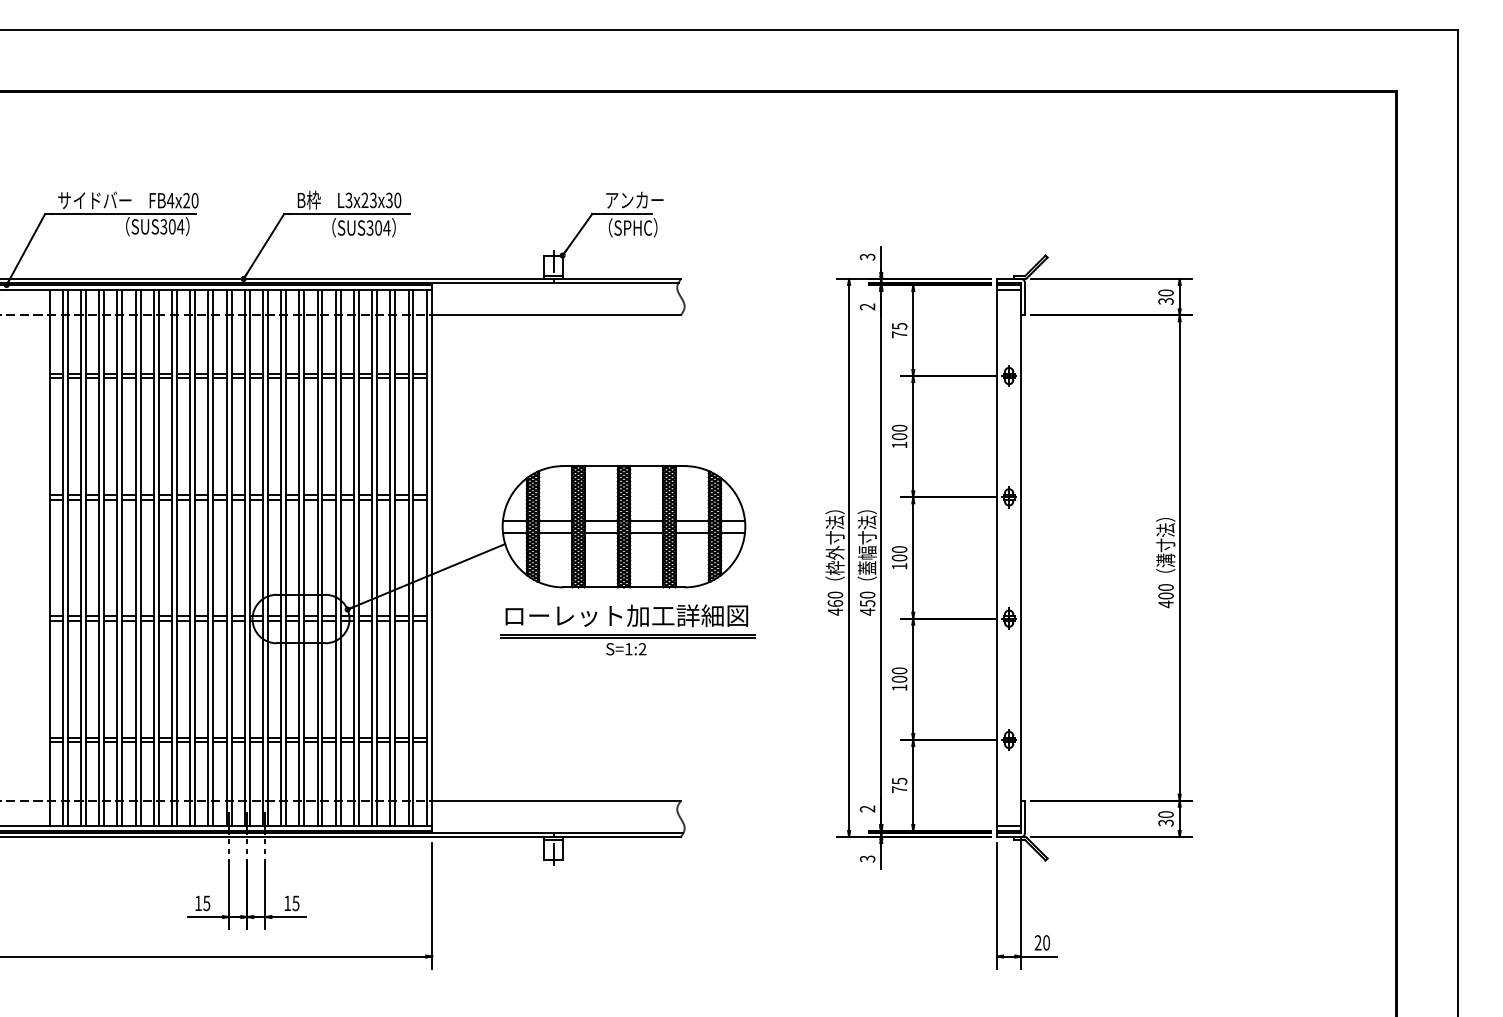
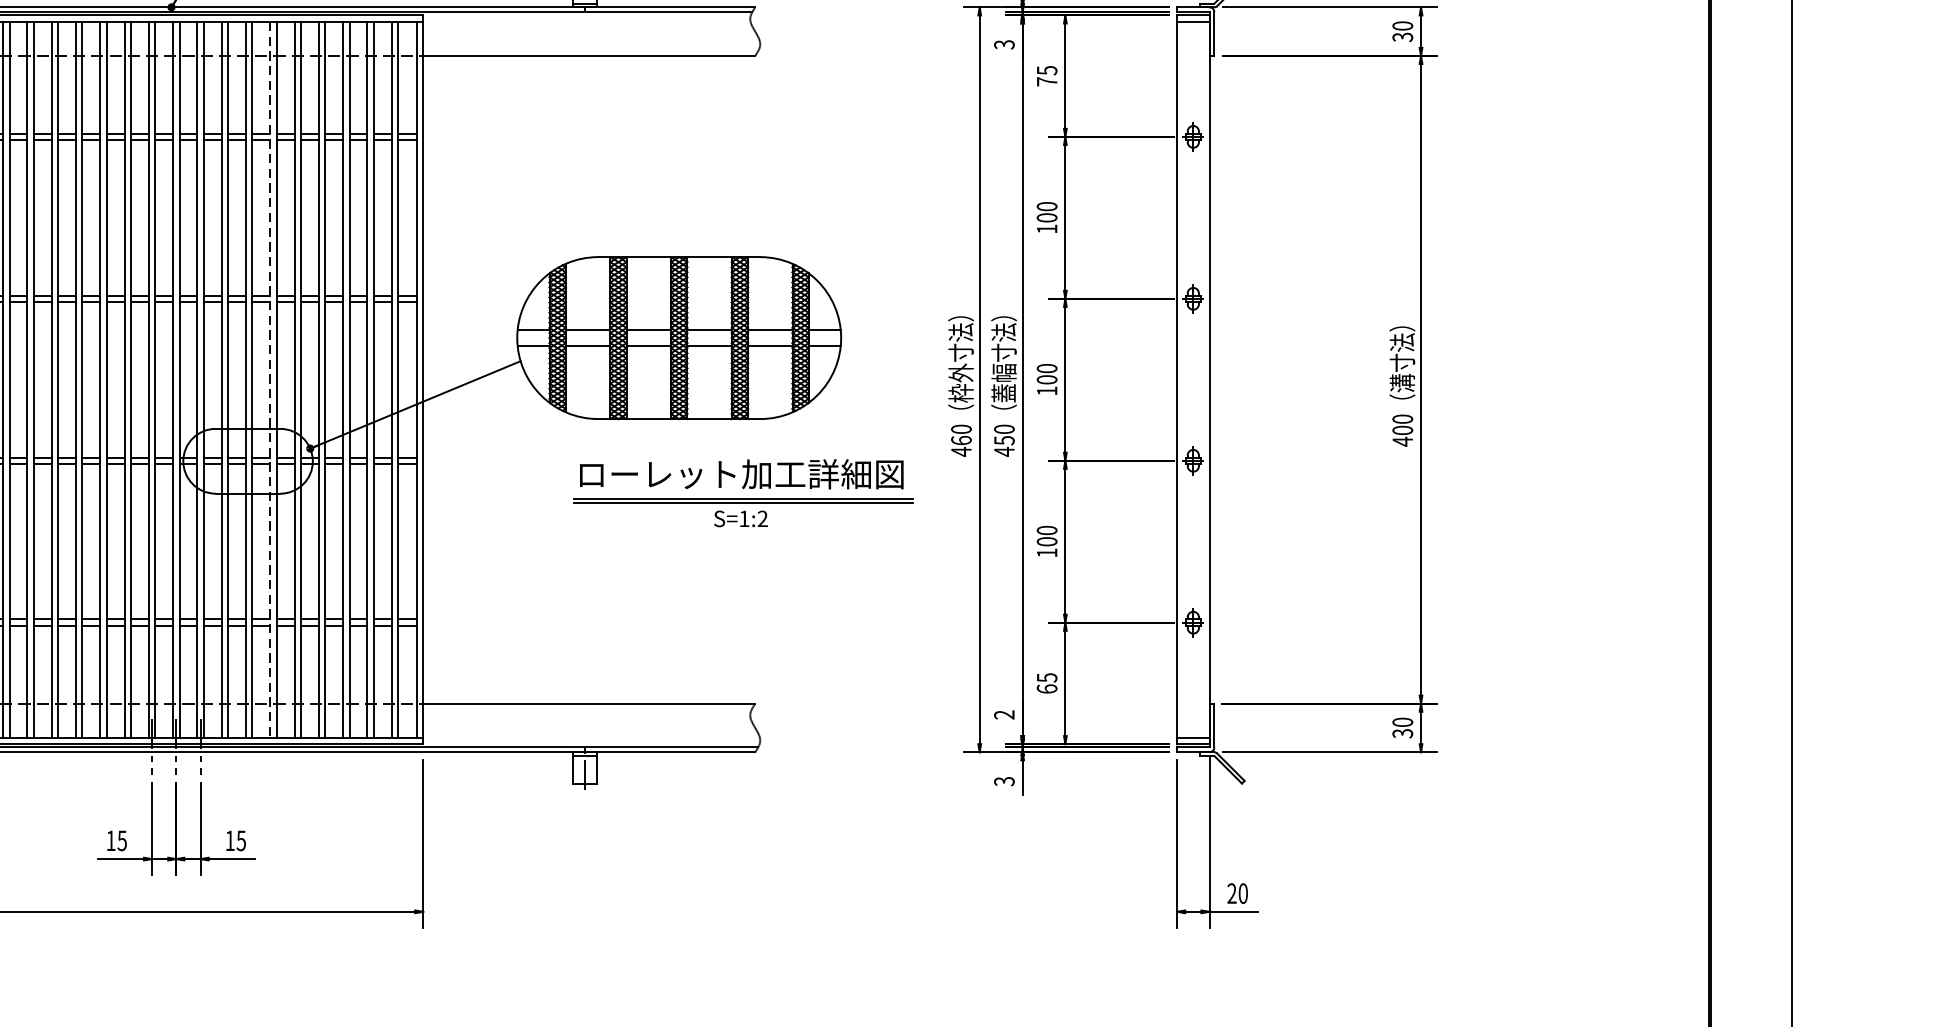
text: (867, 306) -> (1004, 44), 2 -> 3
line: (317, 558) -> (270, 380), solid -> dashed
part: (627, 629) -> (742, 492), moved
text: (899, 789) -> (1046, 688), 75 -> 65

